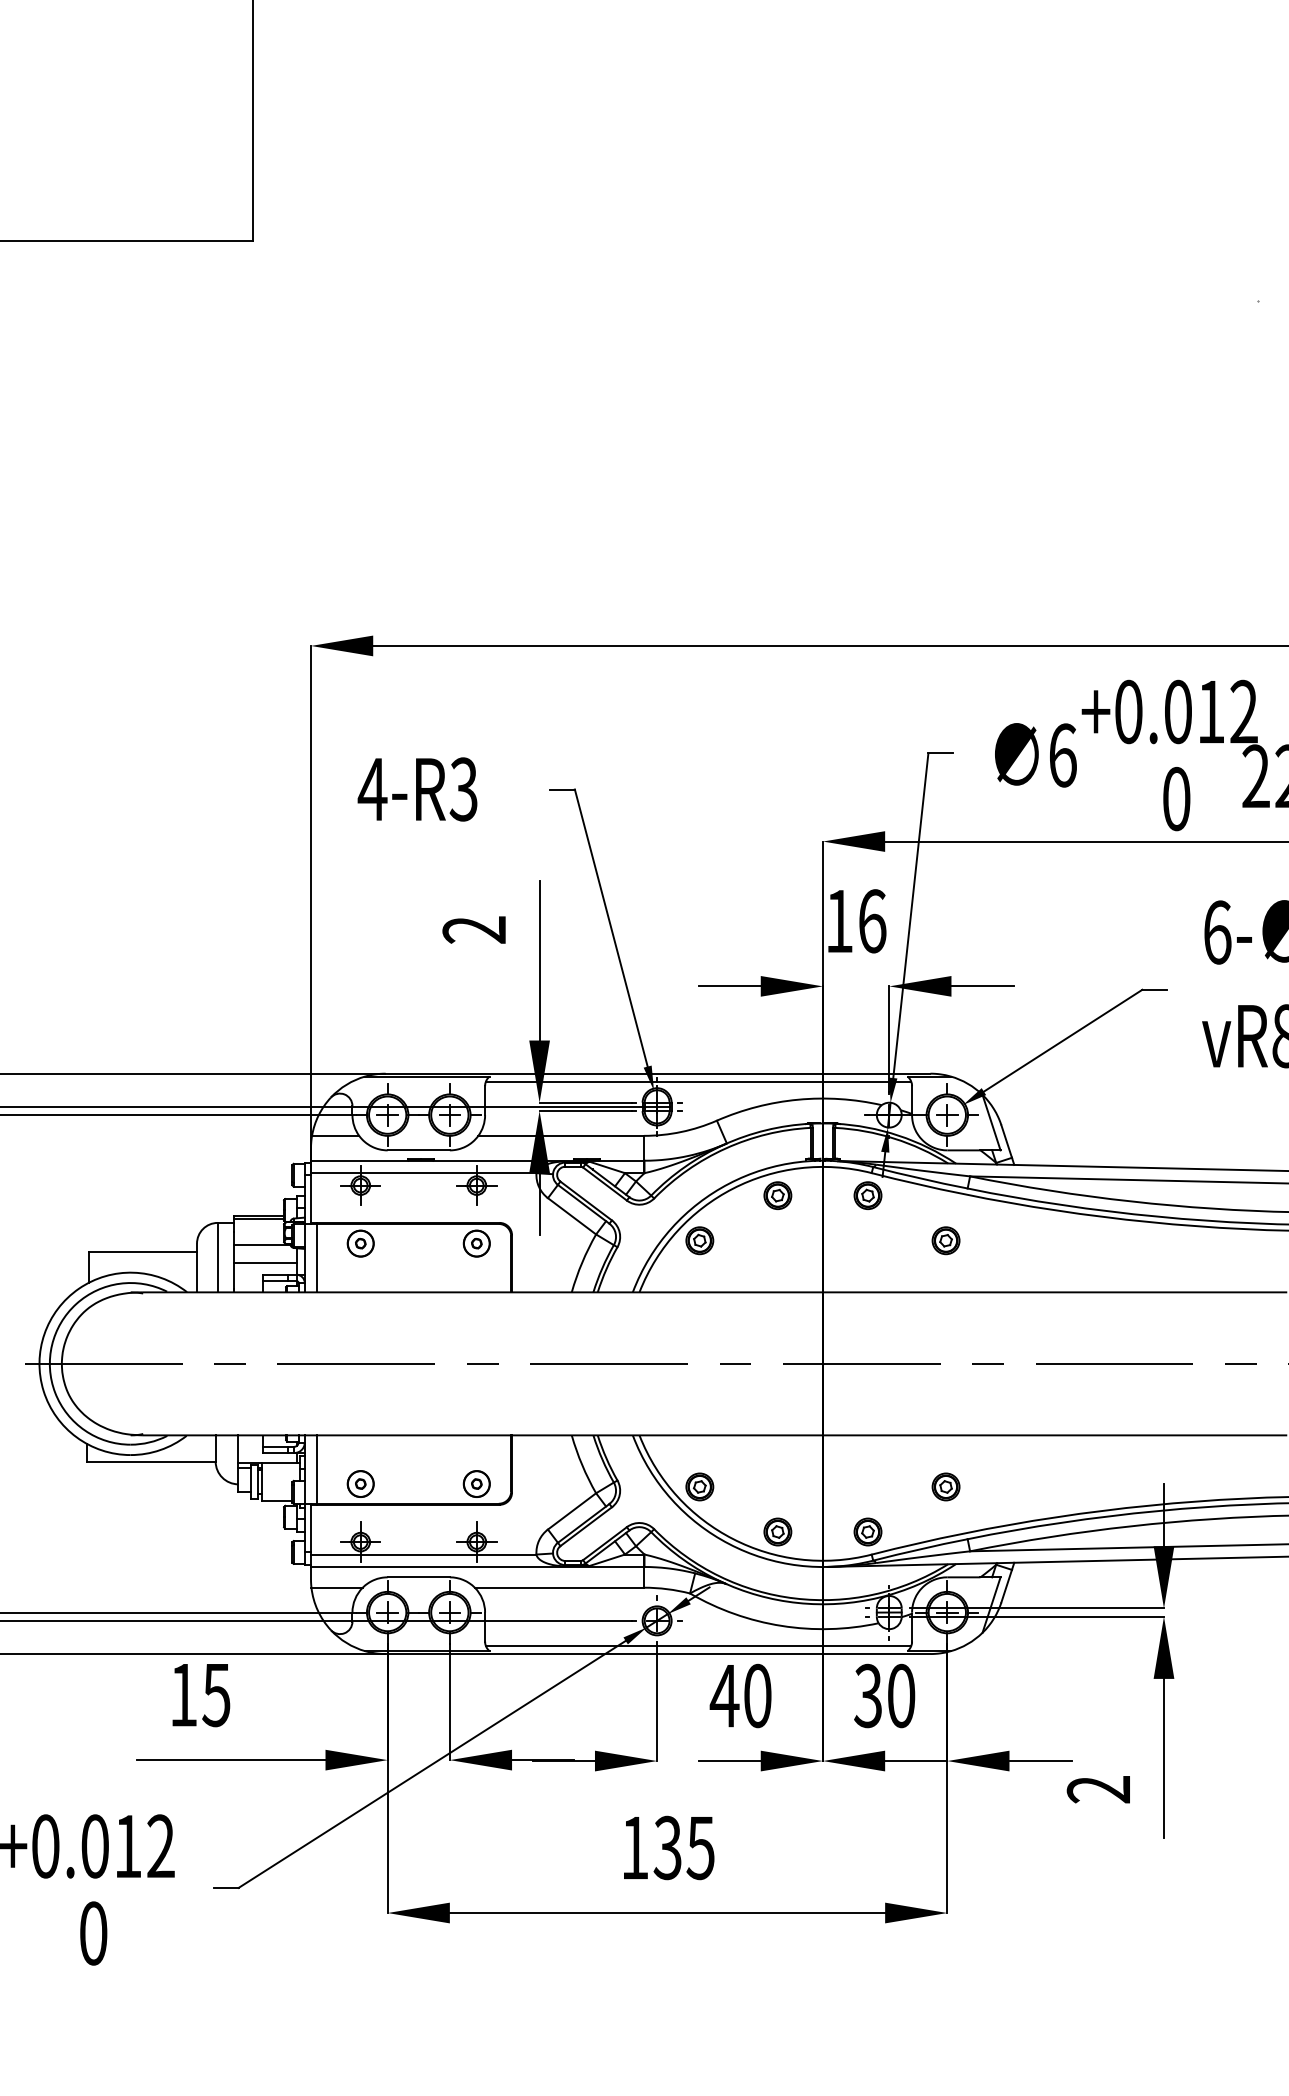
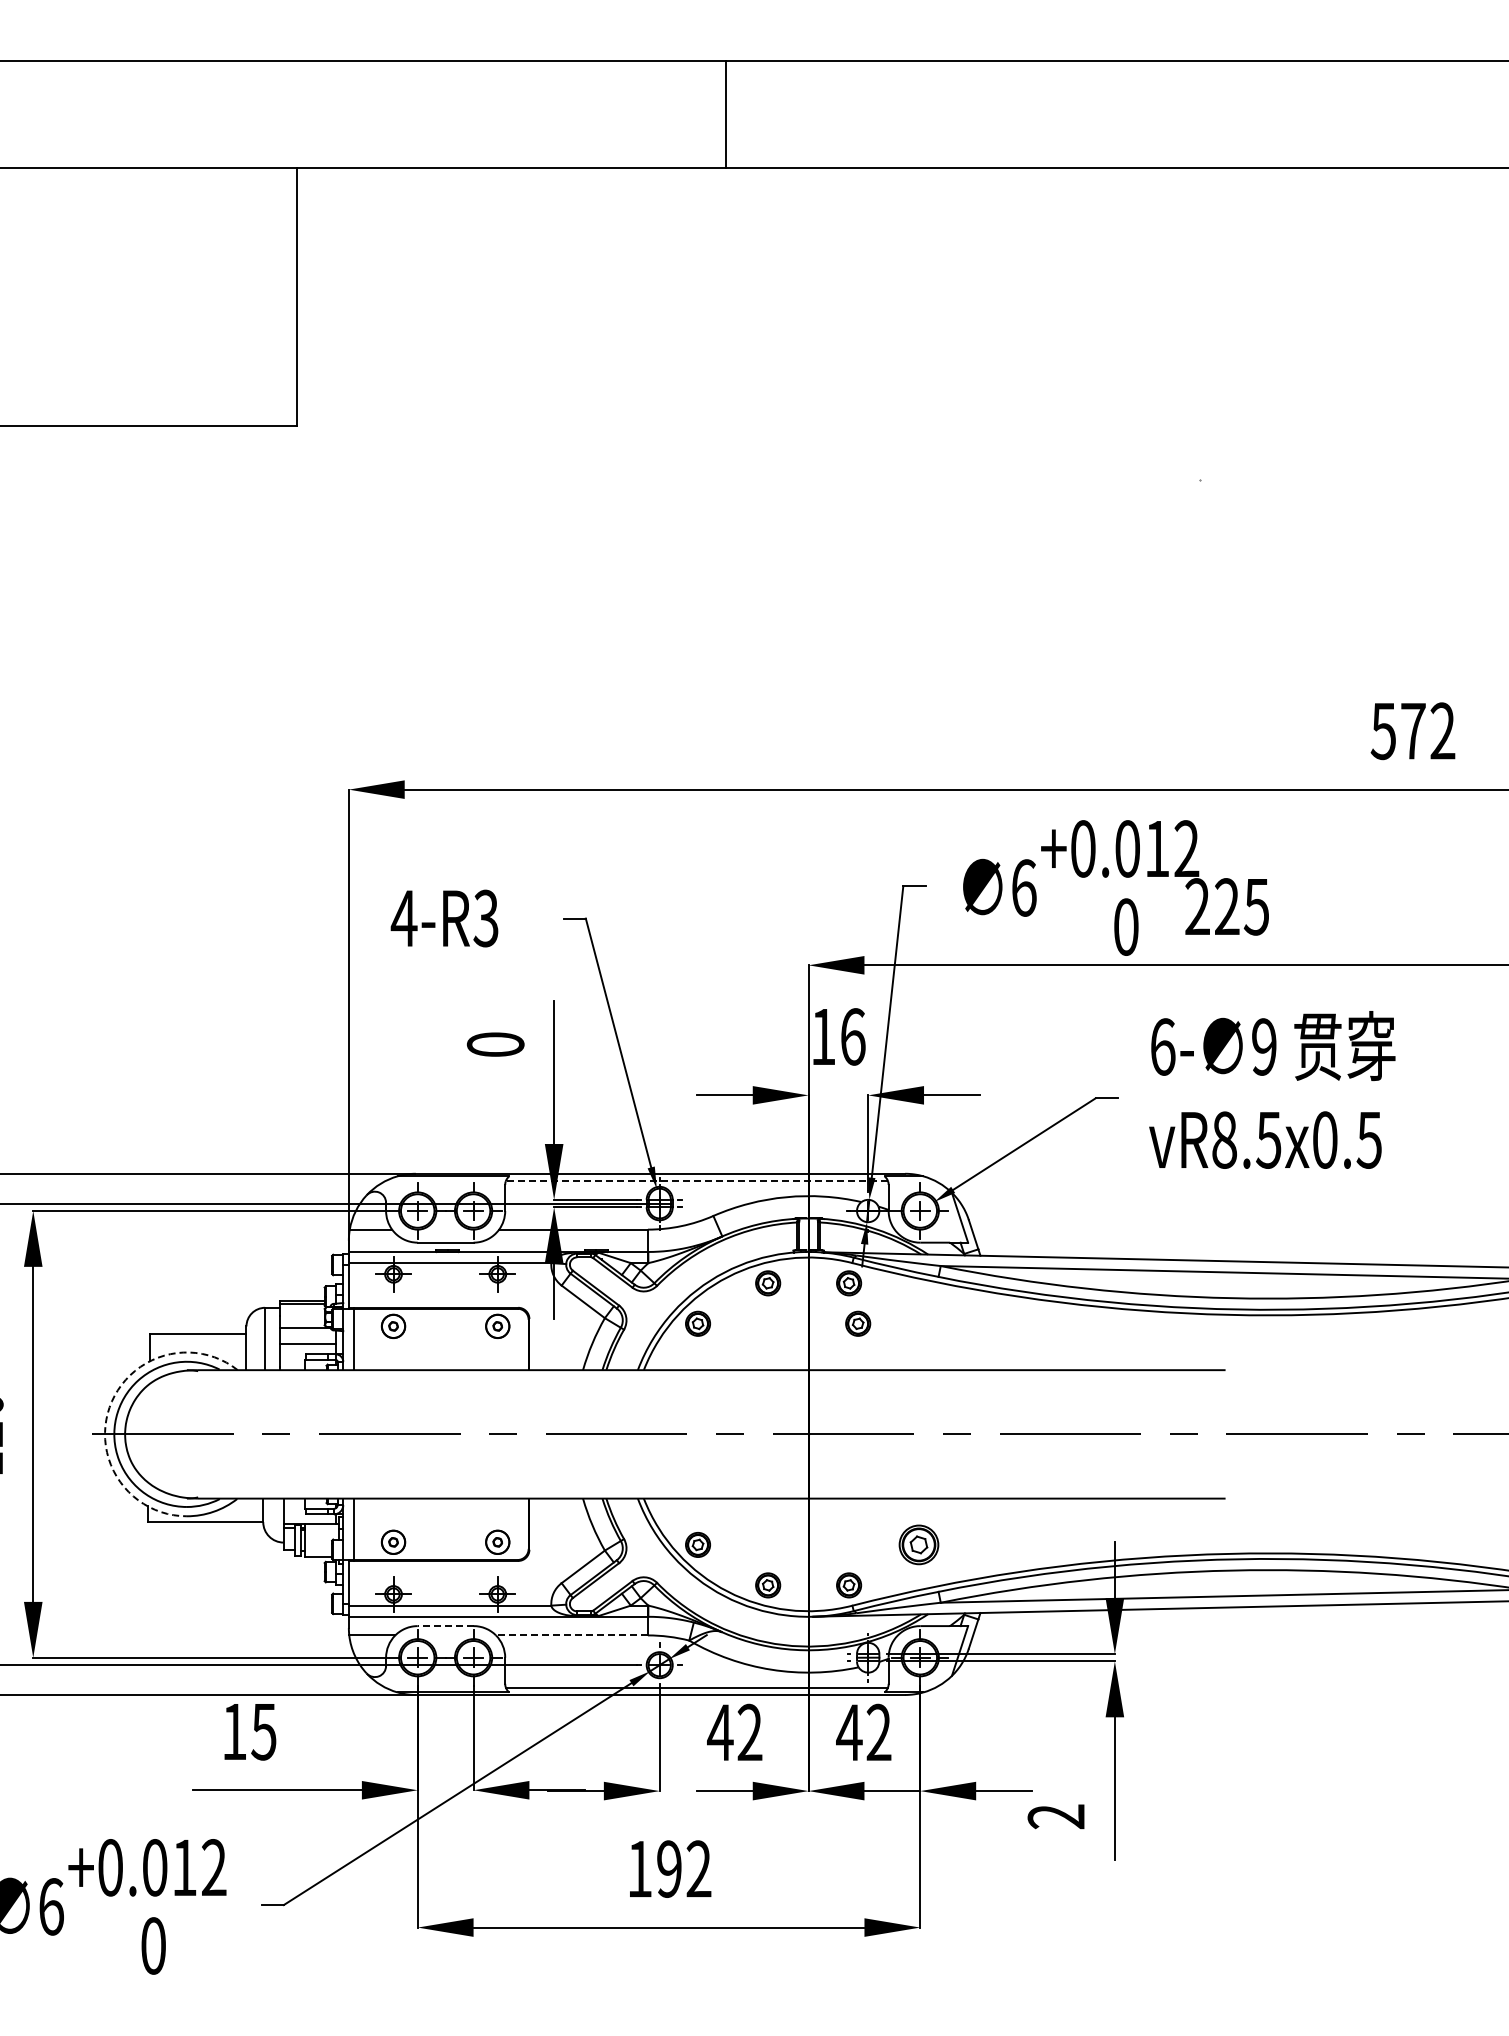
text: (474, 929) -> (495, 1044), 2 -> 0
line: (698, 1082) -> (696, 1181), solid -> dashed
part: (946, 1240) -> (858, 1323), moved
arc: (44, 1333) -> (109, 1407), solid -> dashed
part: (946, 1486) -> (919, 1544), size x1.6
line: (418, 1577) -> (445, 1626), solid -> dashed
line: (558, 1587) -> (571, 1635), solid -> dashed
text: (757, 1695) -> (749, 1732), 40 -> 42
text: (884, 1695) -> (863, 1732), 30 -> 42
text: (683, 1847) -> (683, 1868), 135 -> 192

